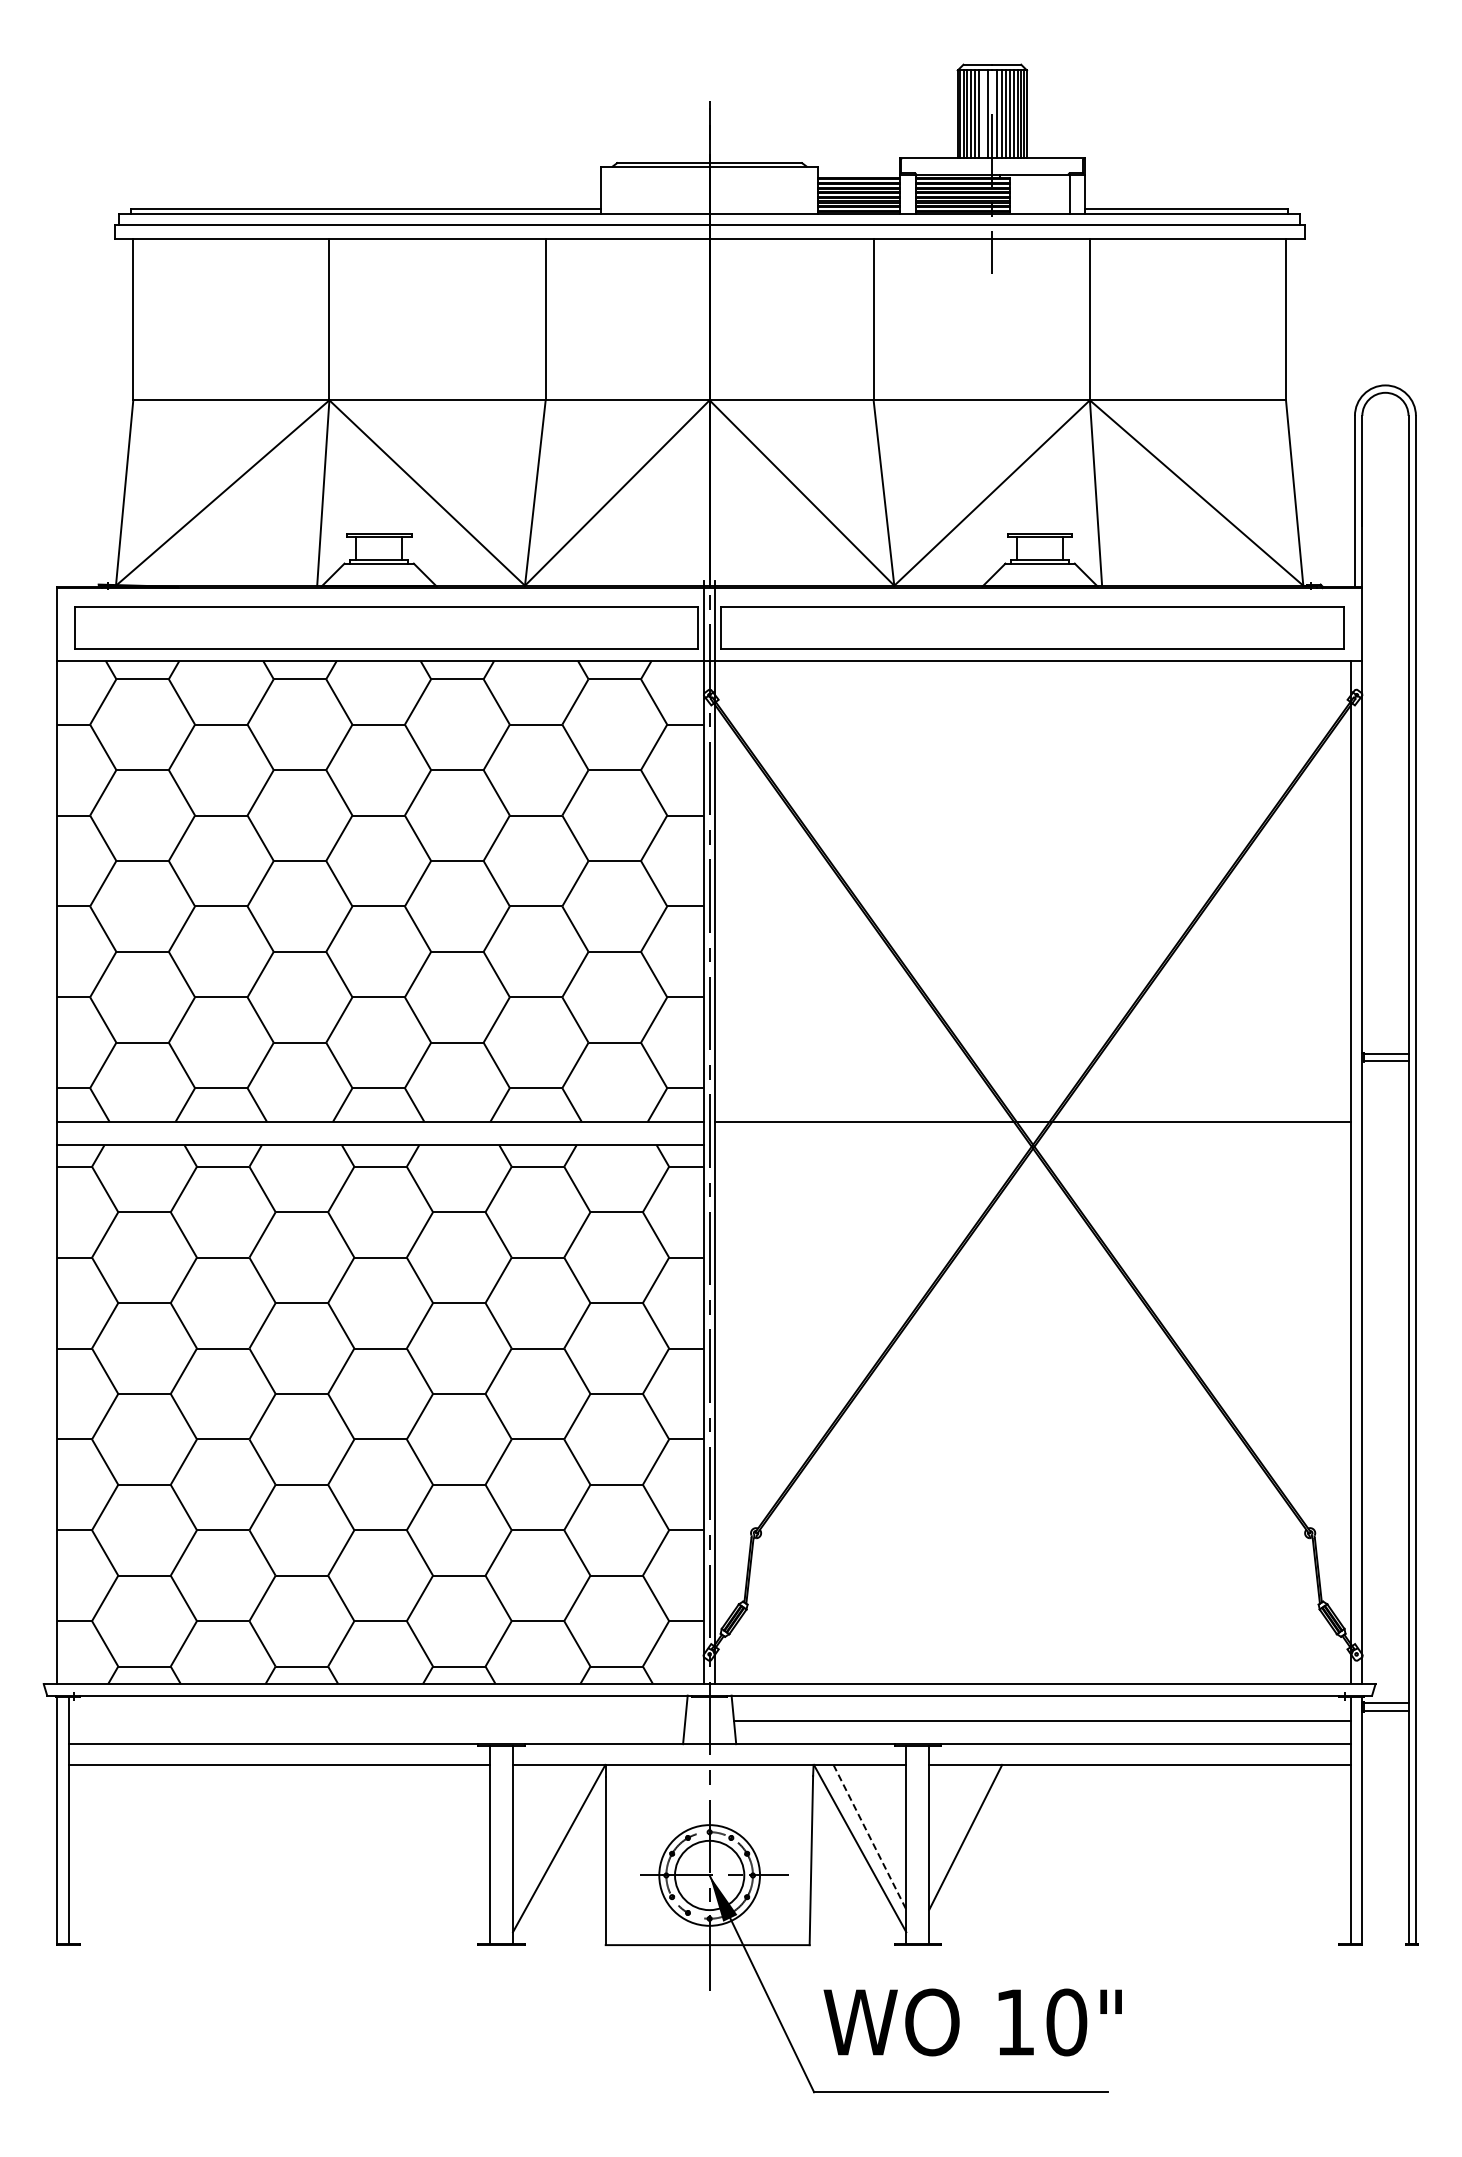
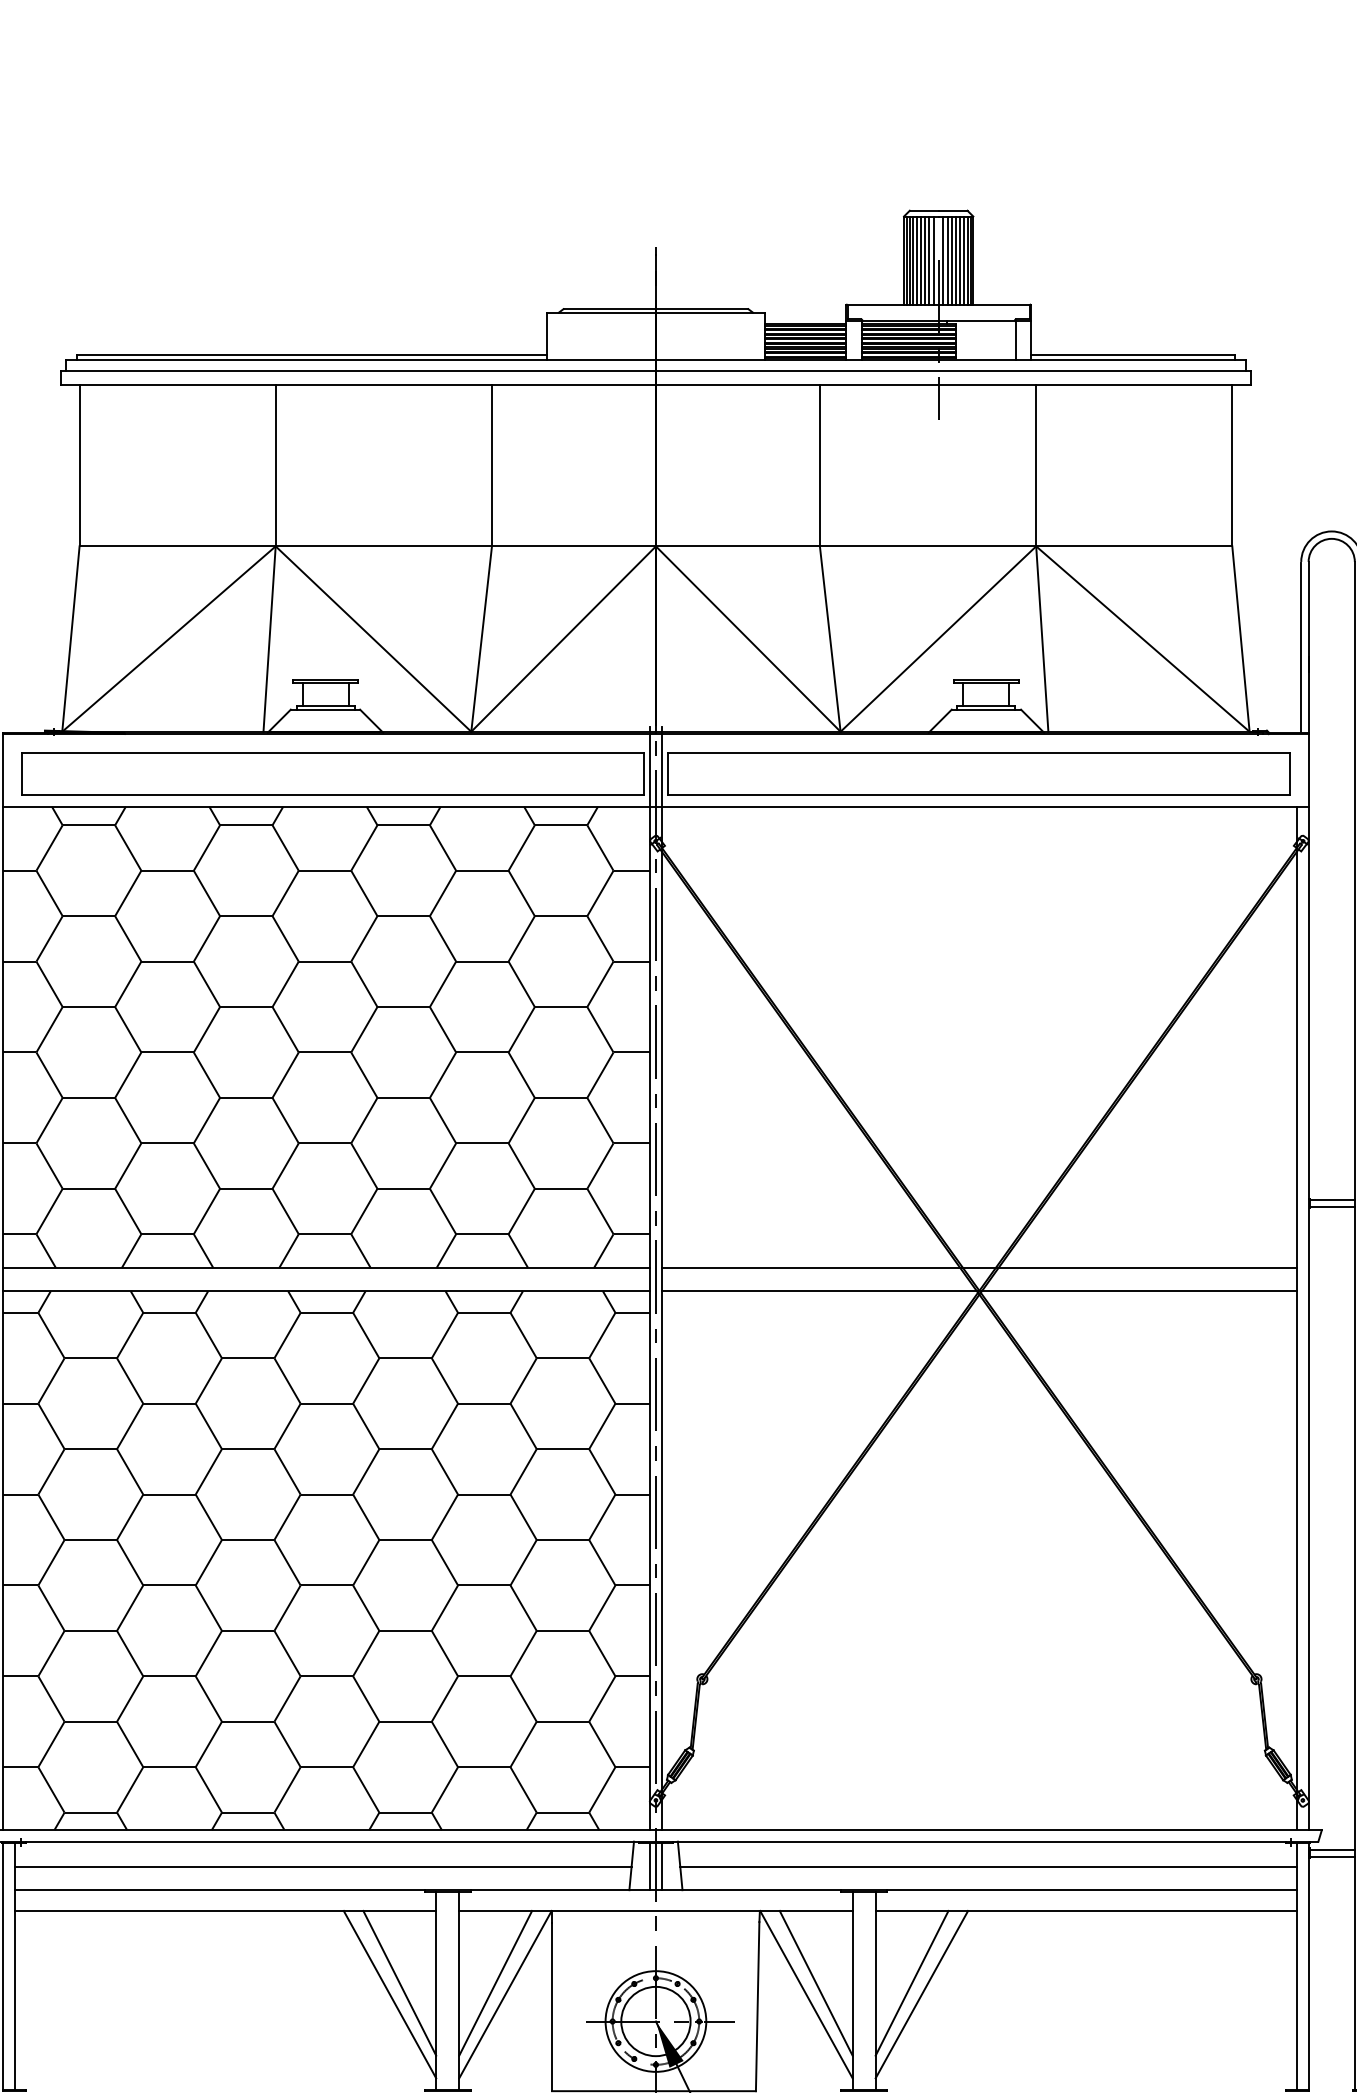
line: (983, 114) -> (929, 260), added
line: (1032, 1145) -> (978, 1291), added
line: (703, 1720) -> (649, 1866), added
line: (715, 1720) -> (661, 1866), added
line: (376, 1721) -> (322, 1867), added
line: (453, 1836) -> (399, 1982), added
line: (549, 1836) -> (495, 1982), added
line: (869, 1837) -> (815, 1983), dashed -> solid
line: (443, 1848) -> (389, 1994), added
line: (975, 1848) -> (921, 1994), added

